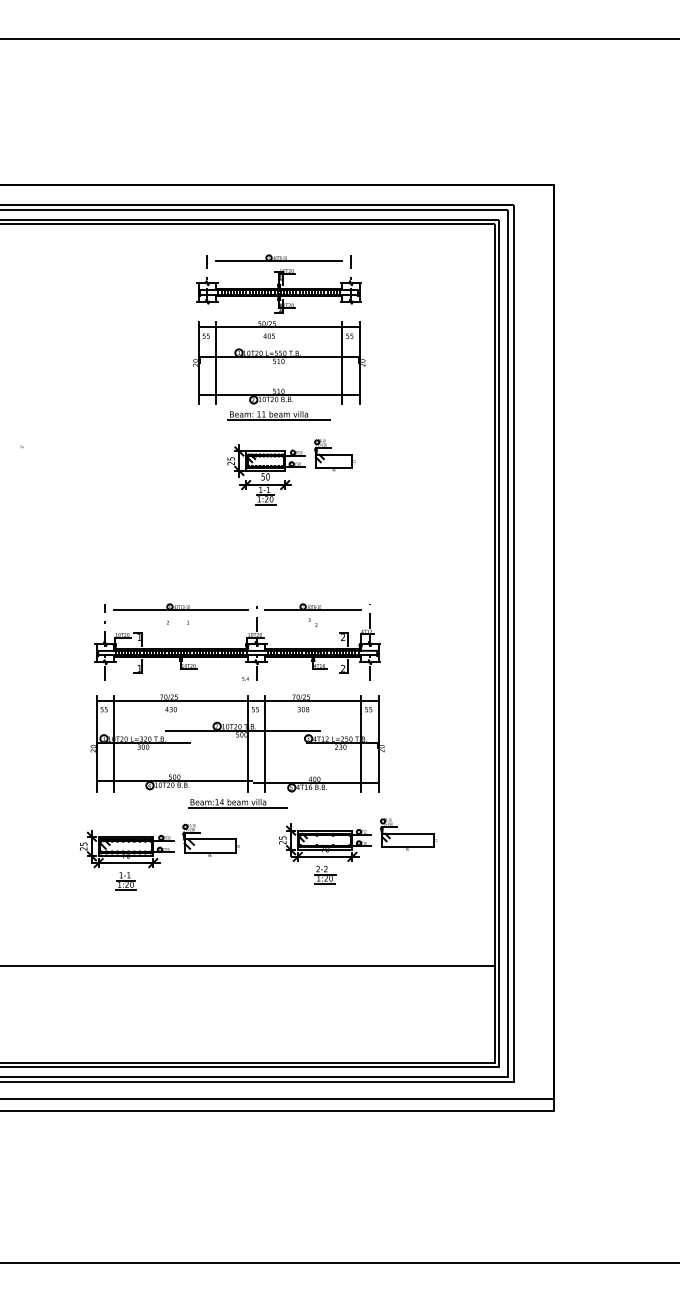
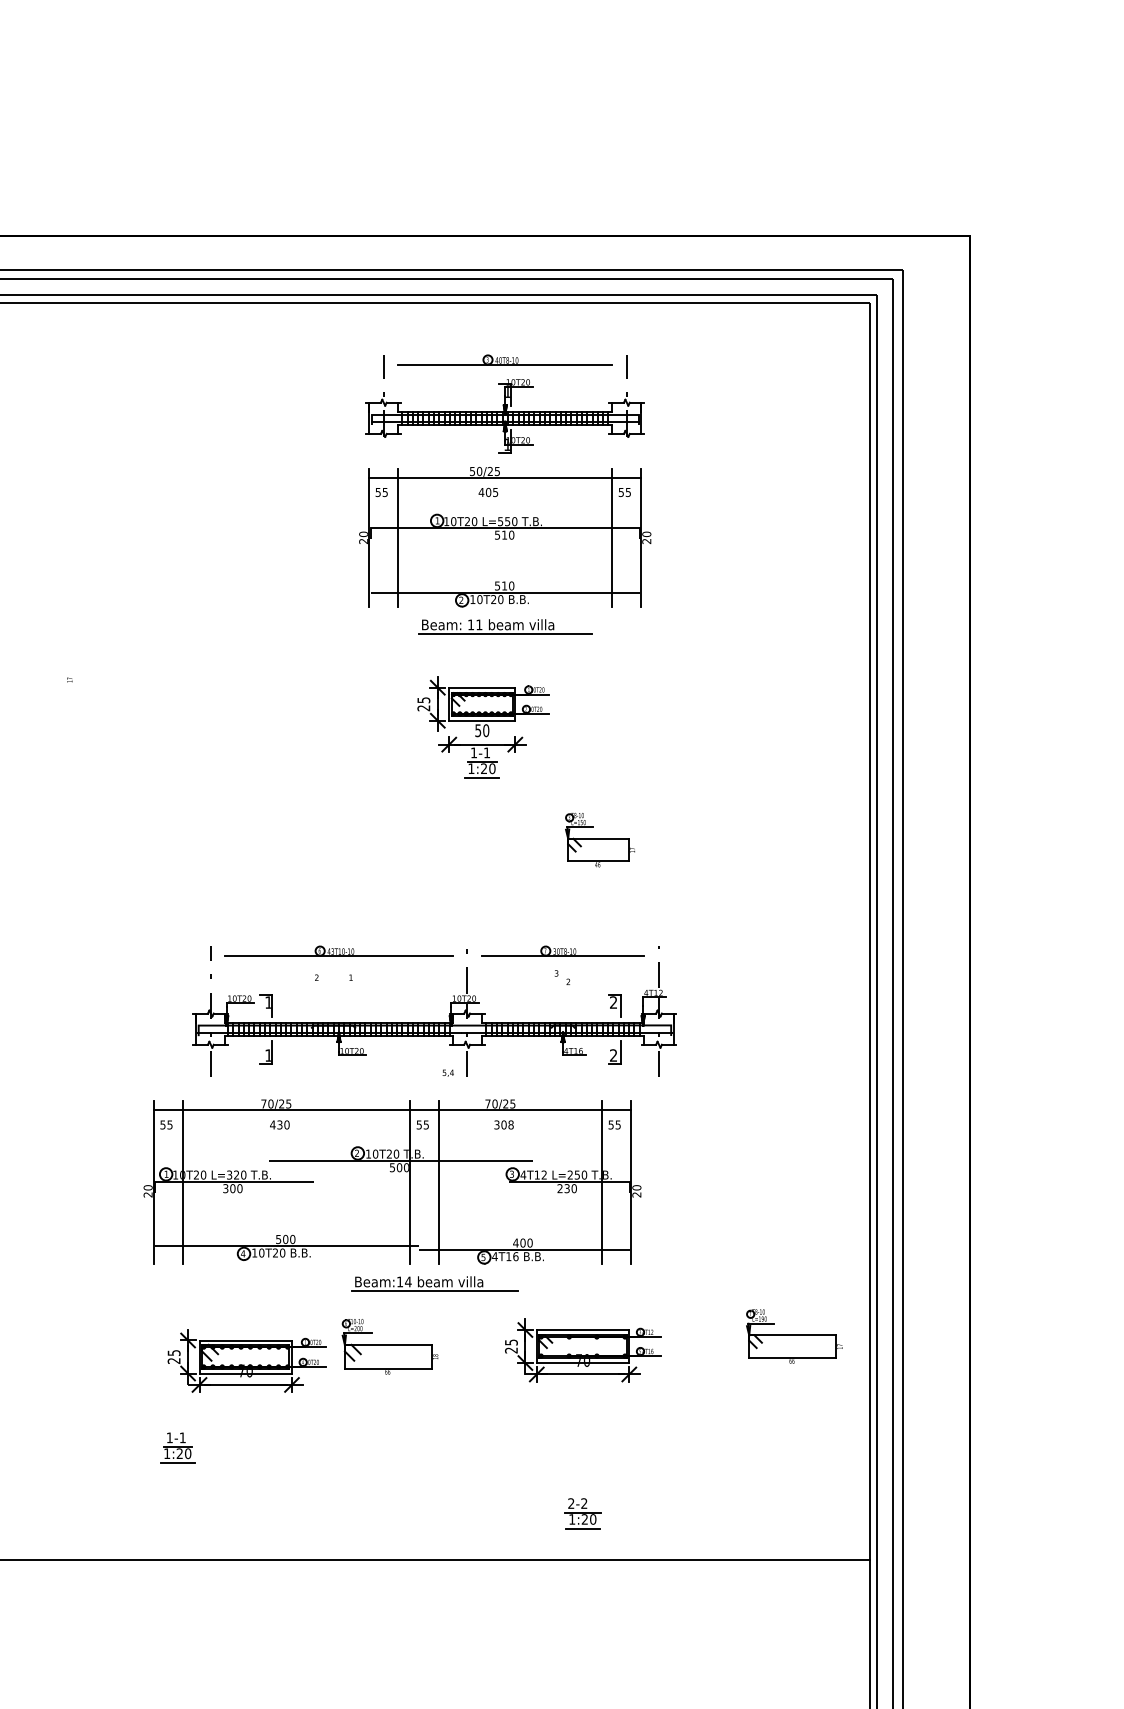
part: (334, 455) -> (598, 840), moved
part: (237, 743) -> (392, 1182), moved
part: (408, 834) -> (793, 1336), moved
part: (325, 875) -> (583, 1514), moved
part: (125, 881) -> (177, 1448), moved

